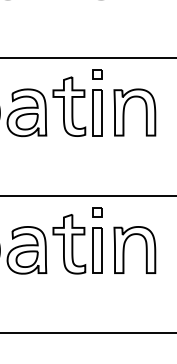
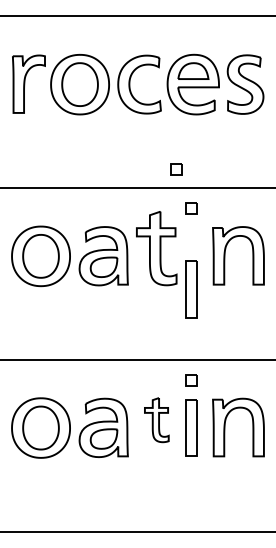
part: (85, 43) -> (176, 169), added
part: (97, 113) -> (191, 289), moved
part: (69, 243) -> (156, 419), size x0.6

